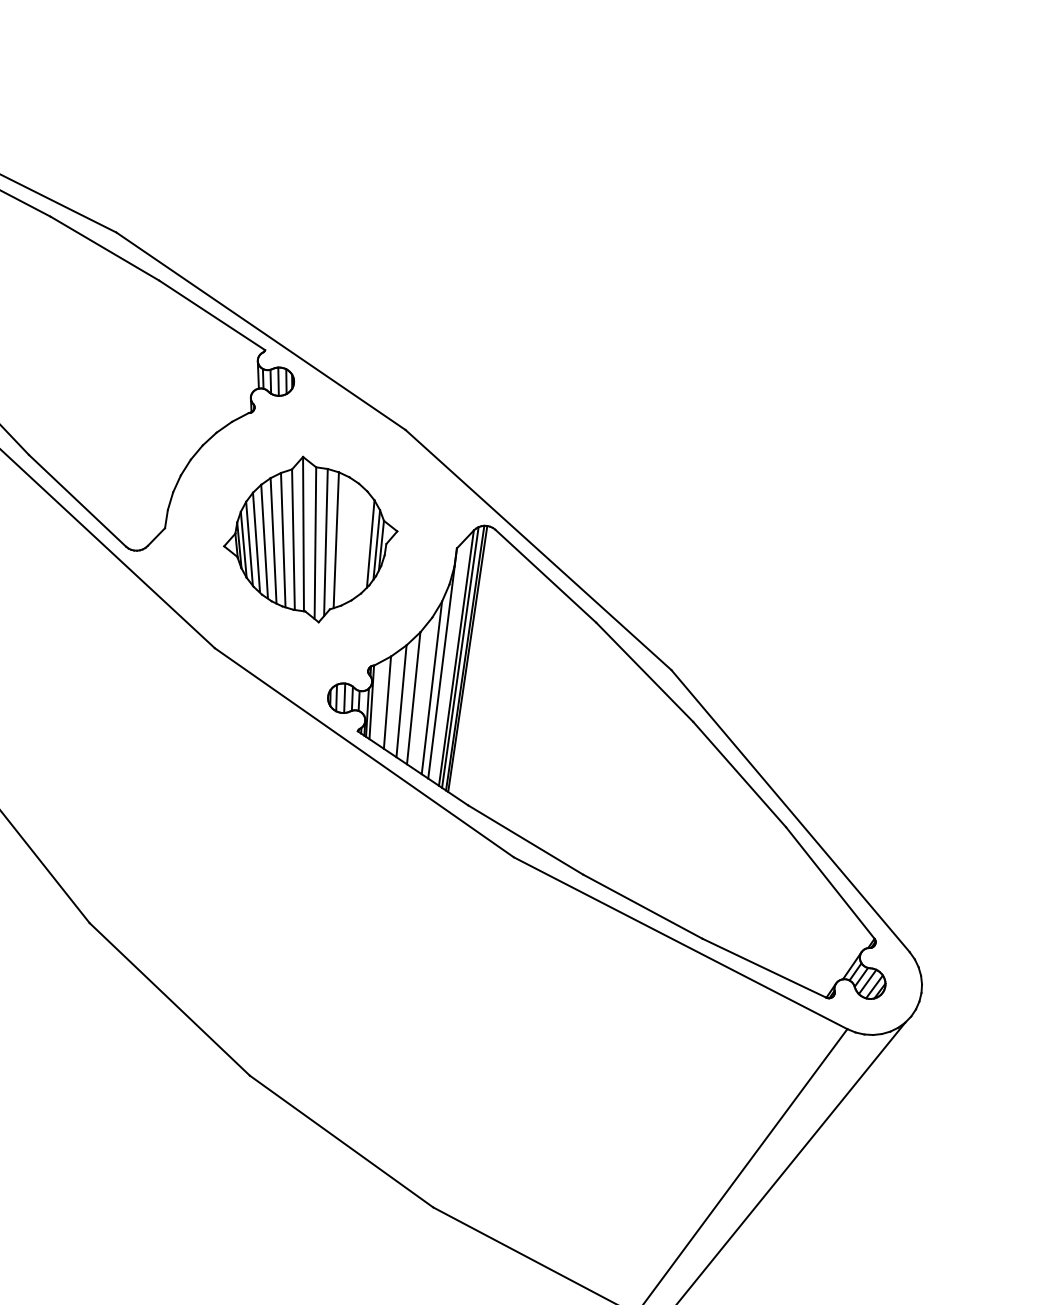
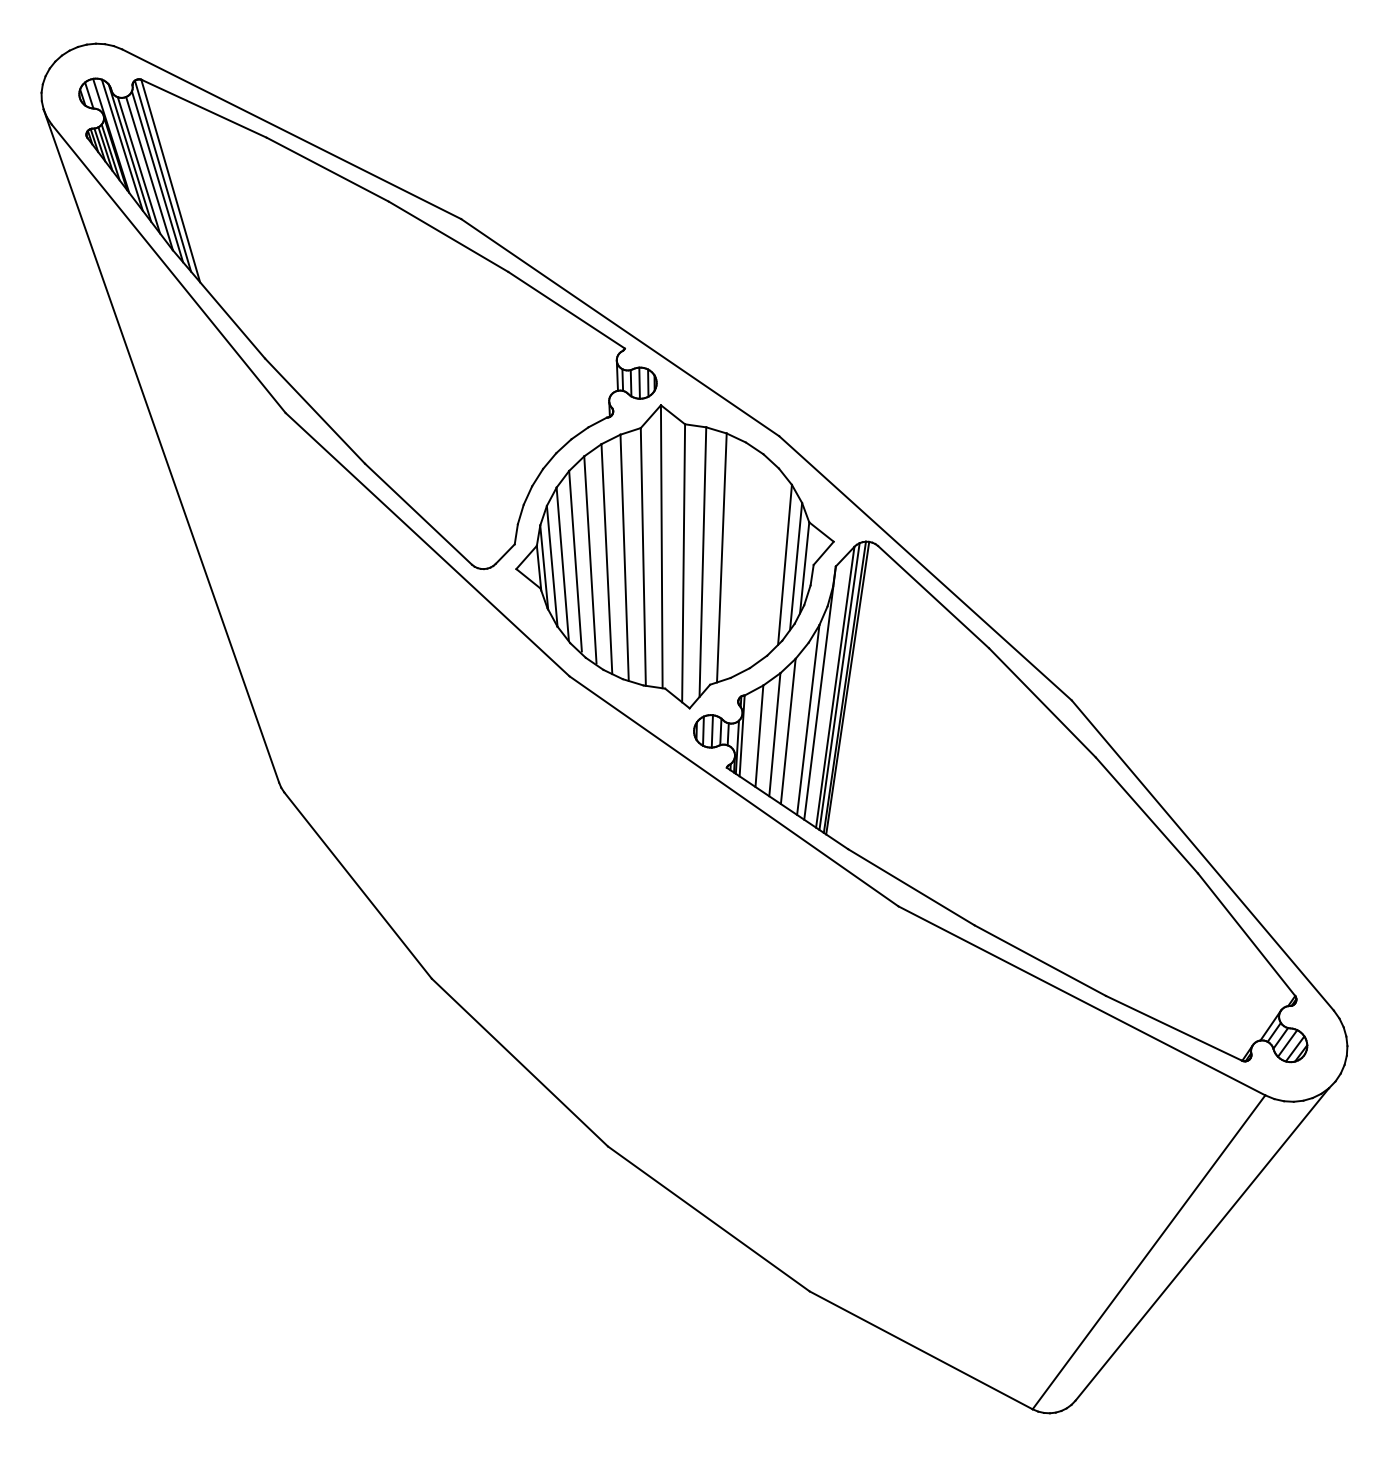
part: (310, 539) -> (674, 556), size x1.67

